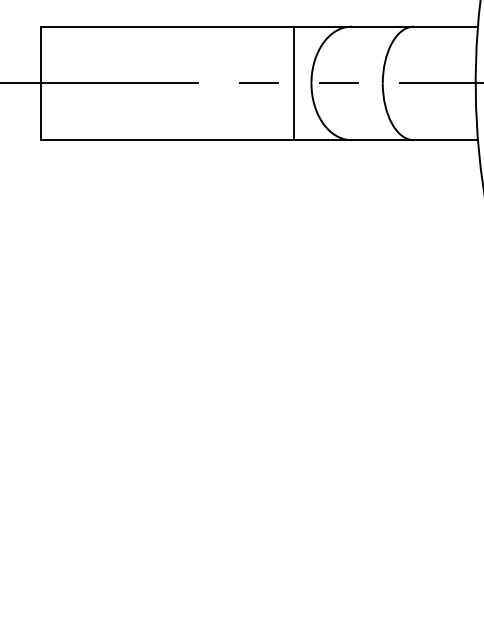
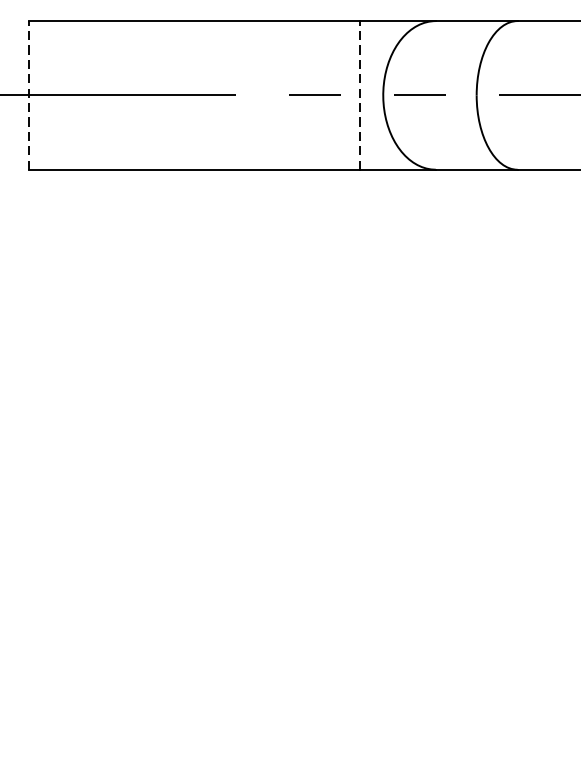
line: (41, 83) -> (29, 95), solid -> dashed
line: (293, 83) -> (359, 95), solid -> dashed

